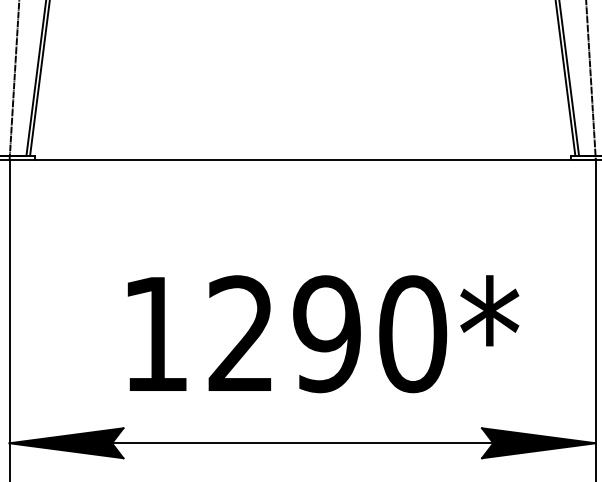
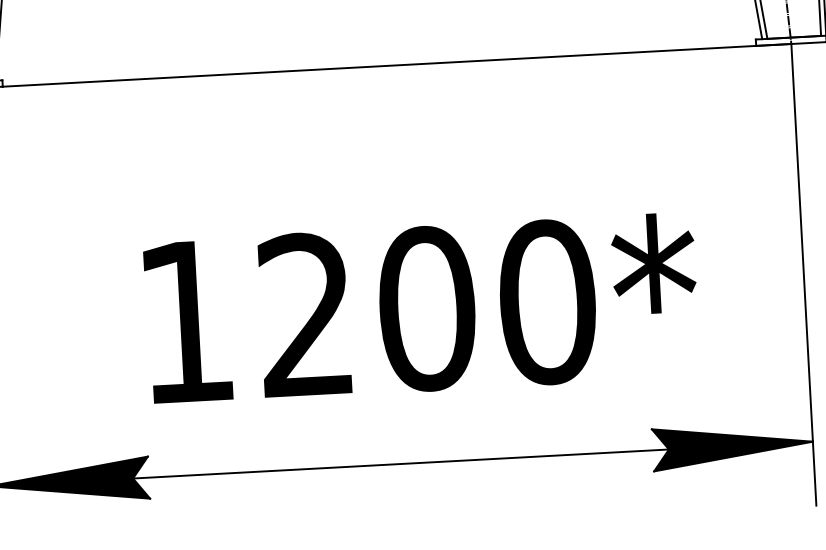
text: (327, 334) -> (427, 309), 1290* -> 1200*

